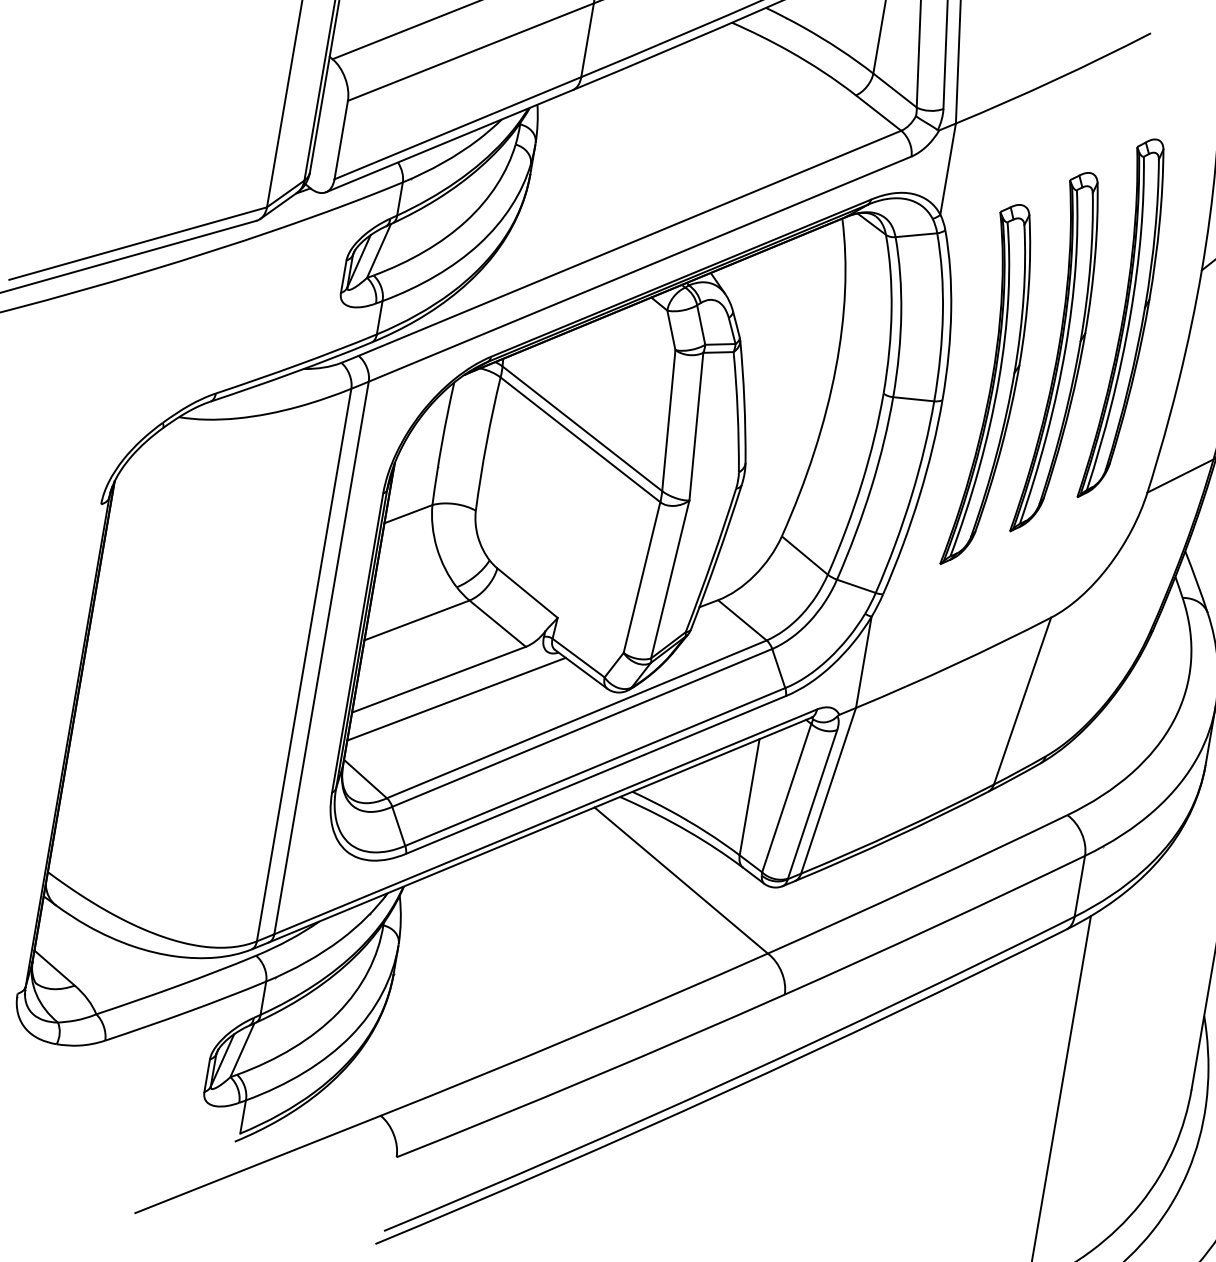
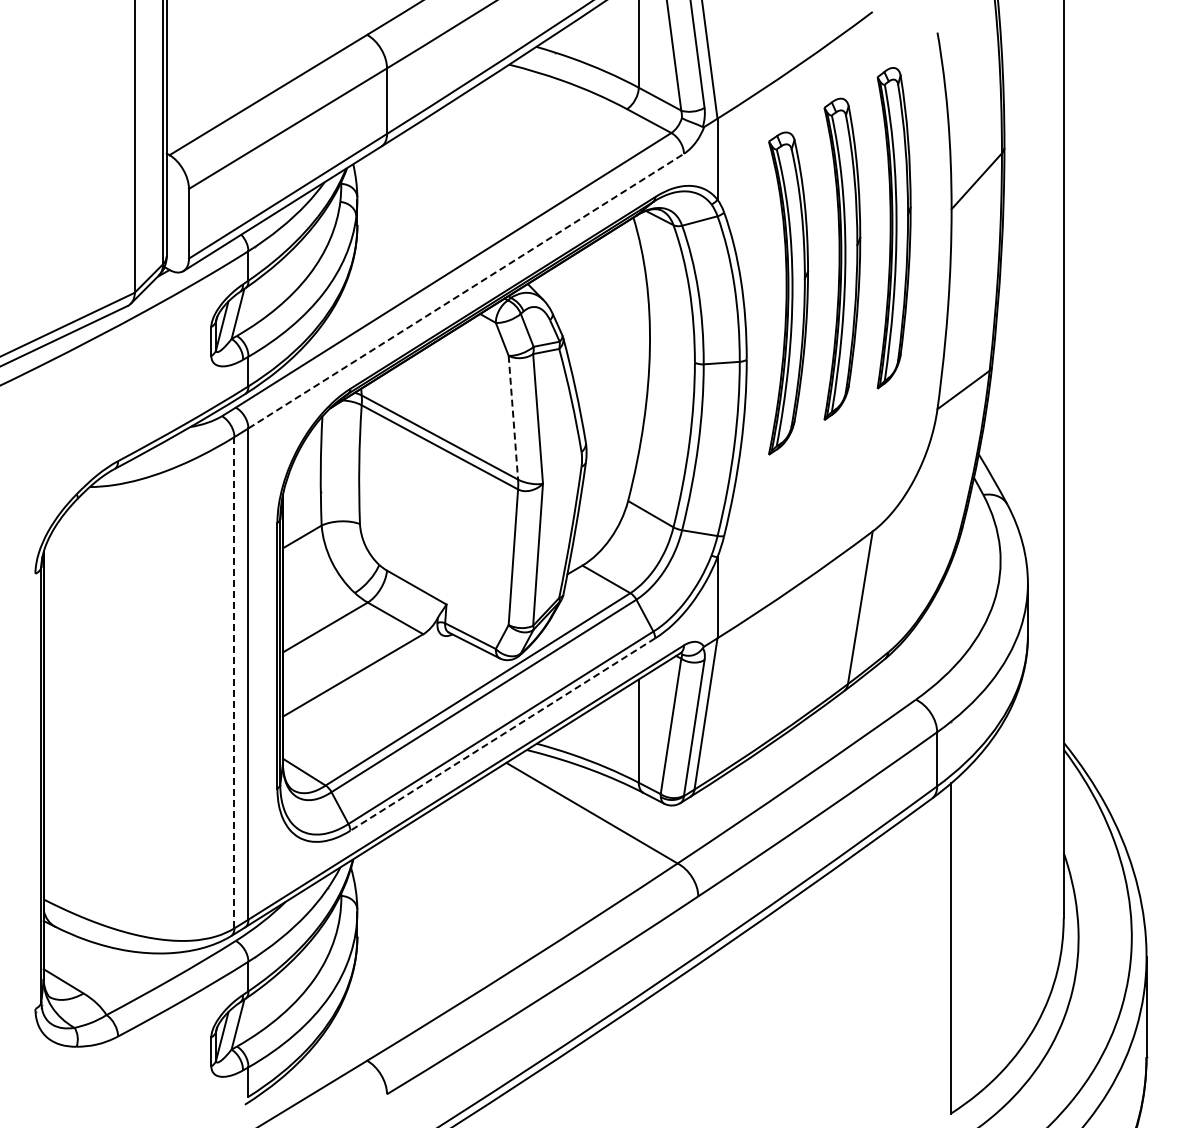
line: (640, 268) -> (466, 290), solid -> dashed
part: (1126, 320) -> (893, 228), moved
part: (1061, 353) -> (842, 258), moved
part: (993, 386) -> (788, 293), moved
line: (668, 421) -> (513, 418), solid -> dashed
line: (304, 664) -> (234, 682), solid -> dashed
line: (455, 698) -> (370, 689), removed
line: (595, 774) -> (502, 734), solid -> dashed

